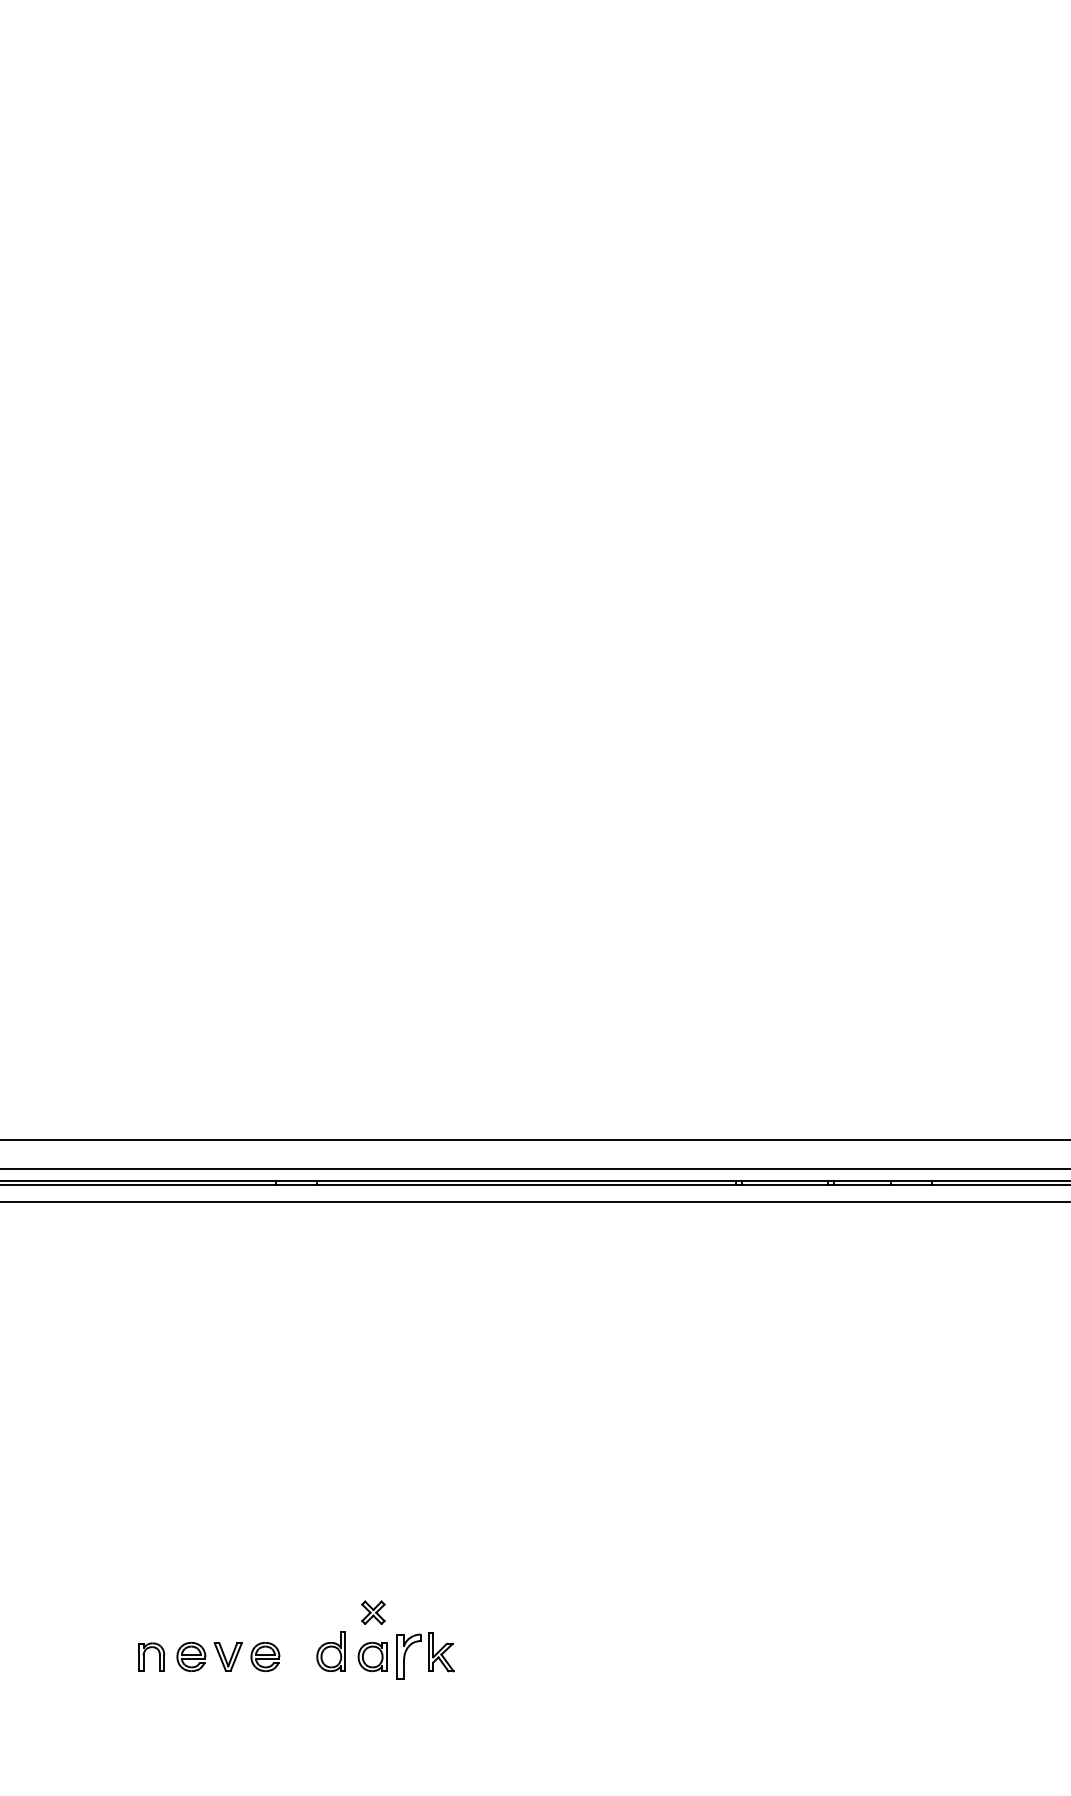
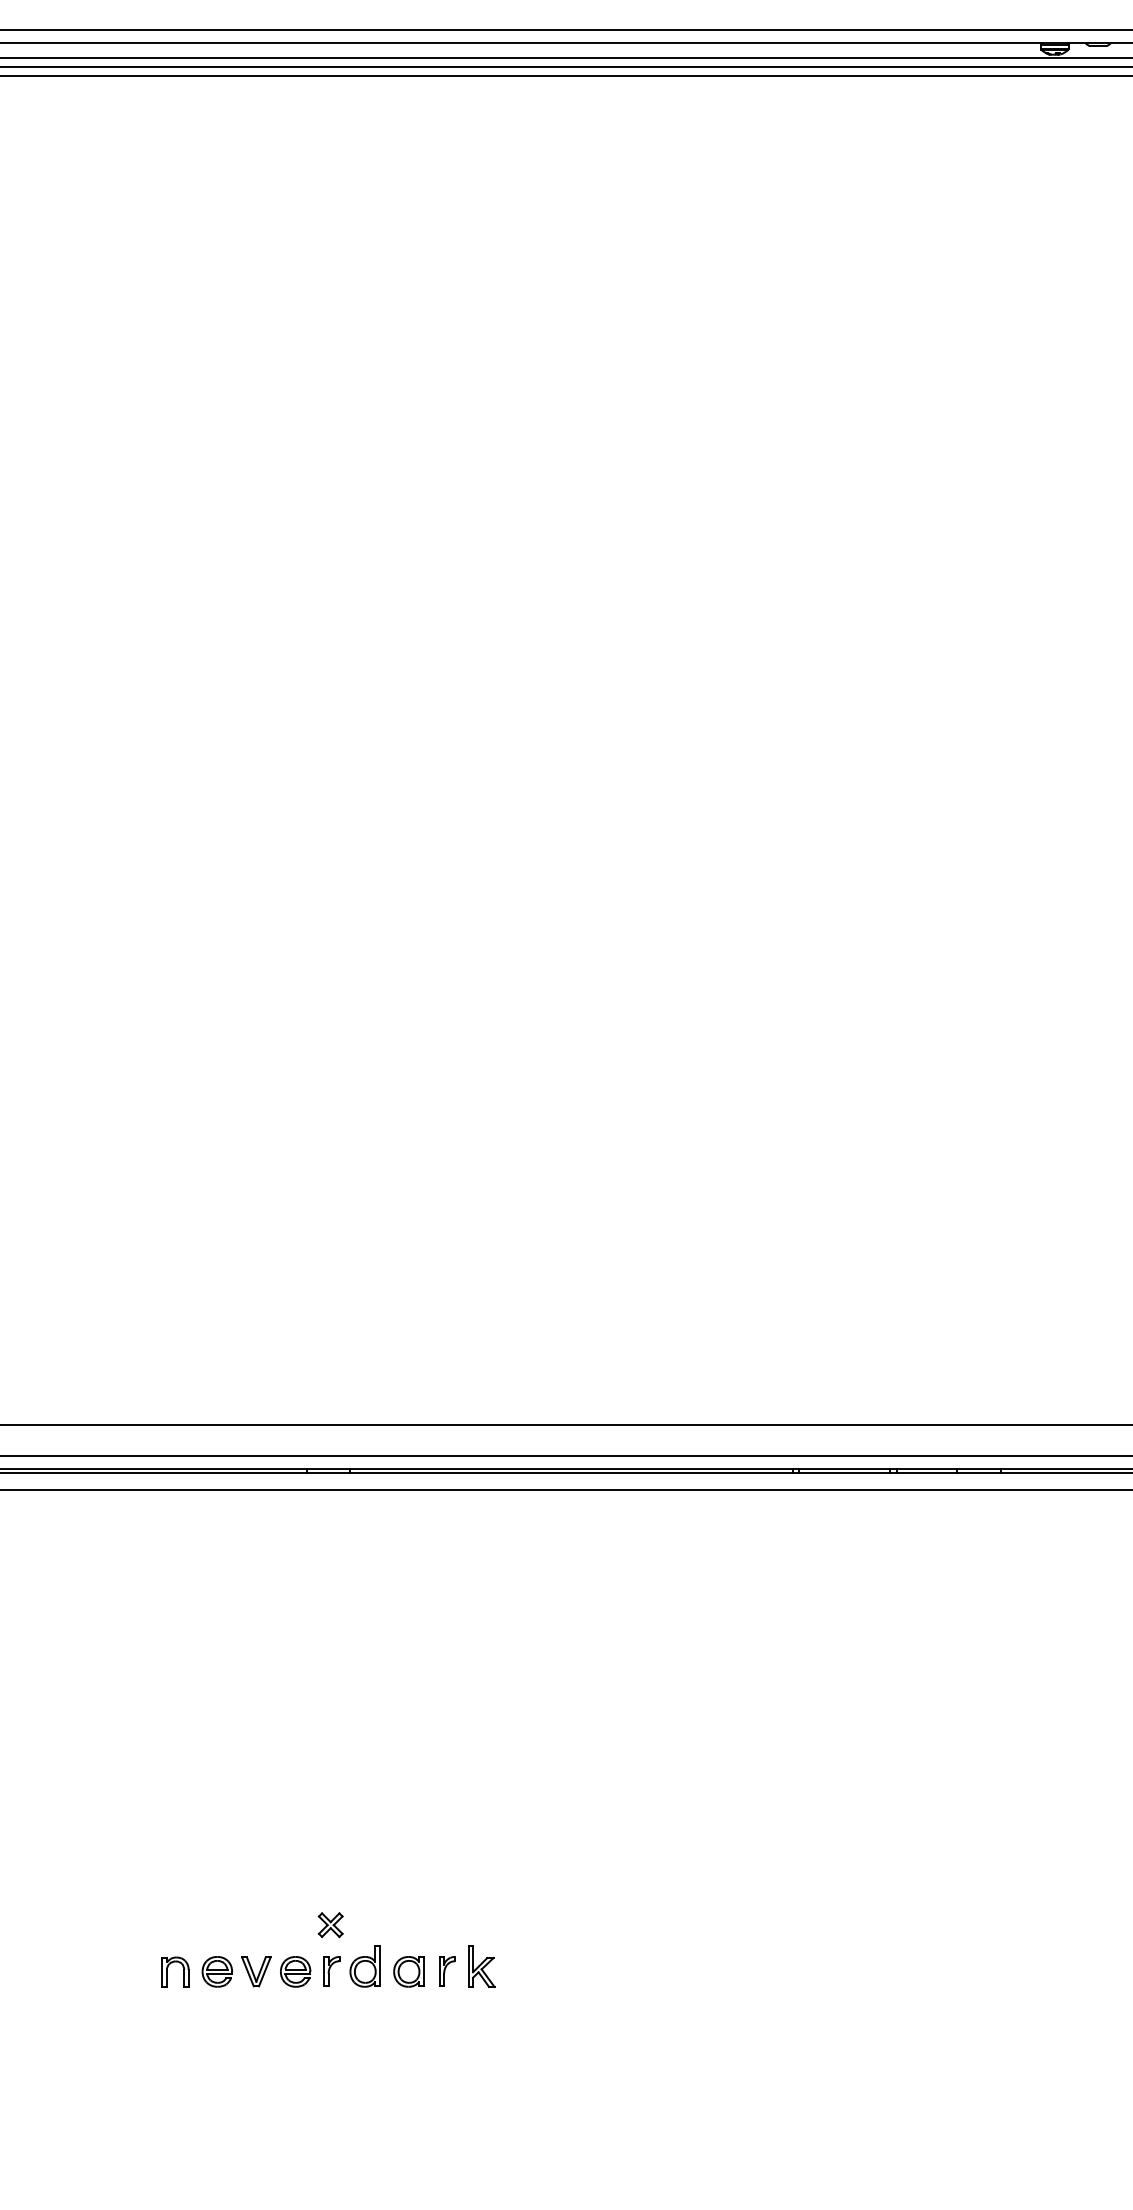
part: (373, 1613) -> (330, 1925), moved
part: (299, 1656) -> (331, 1971), added
part: (409, 1656) -> (447, 1971), size x0.62

